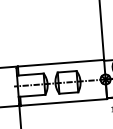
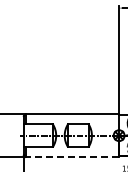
line: (64, 102) -> (72, 156), solid -> dashed

